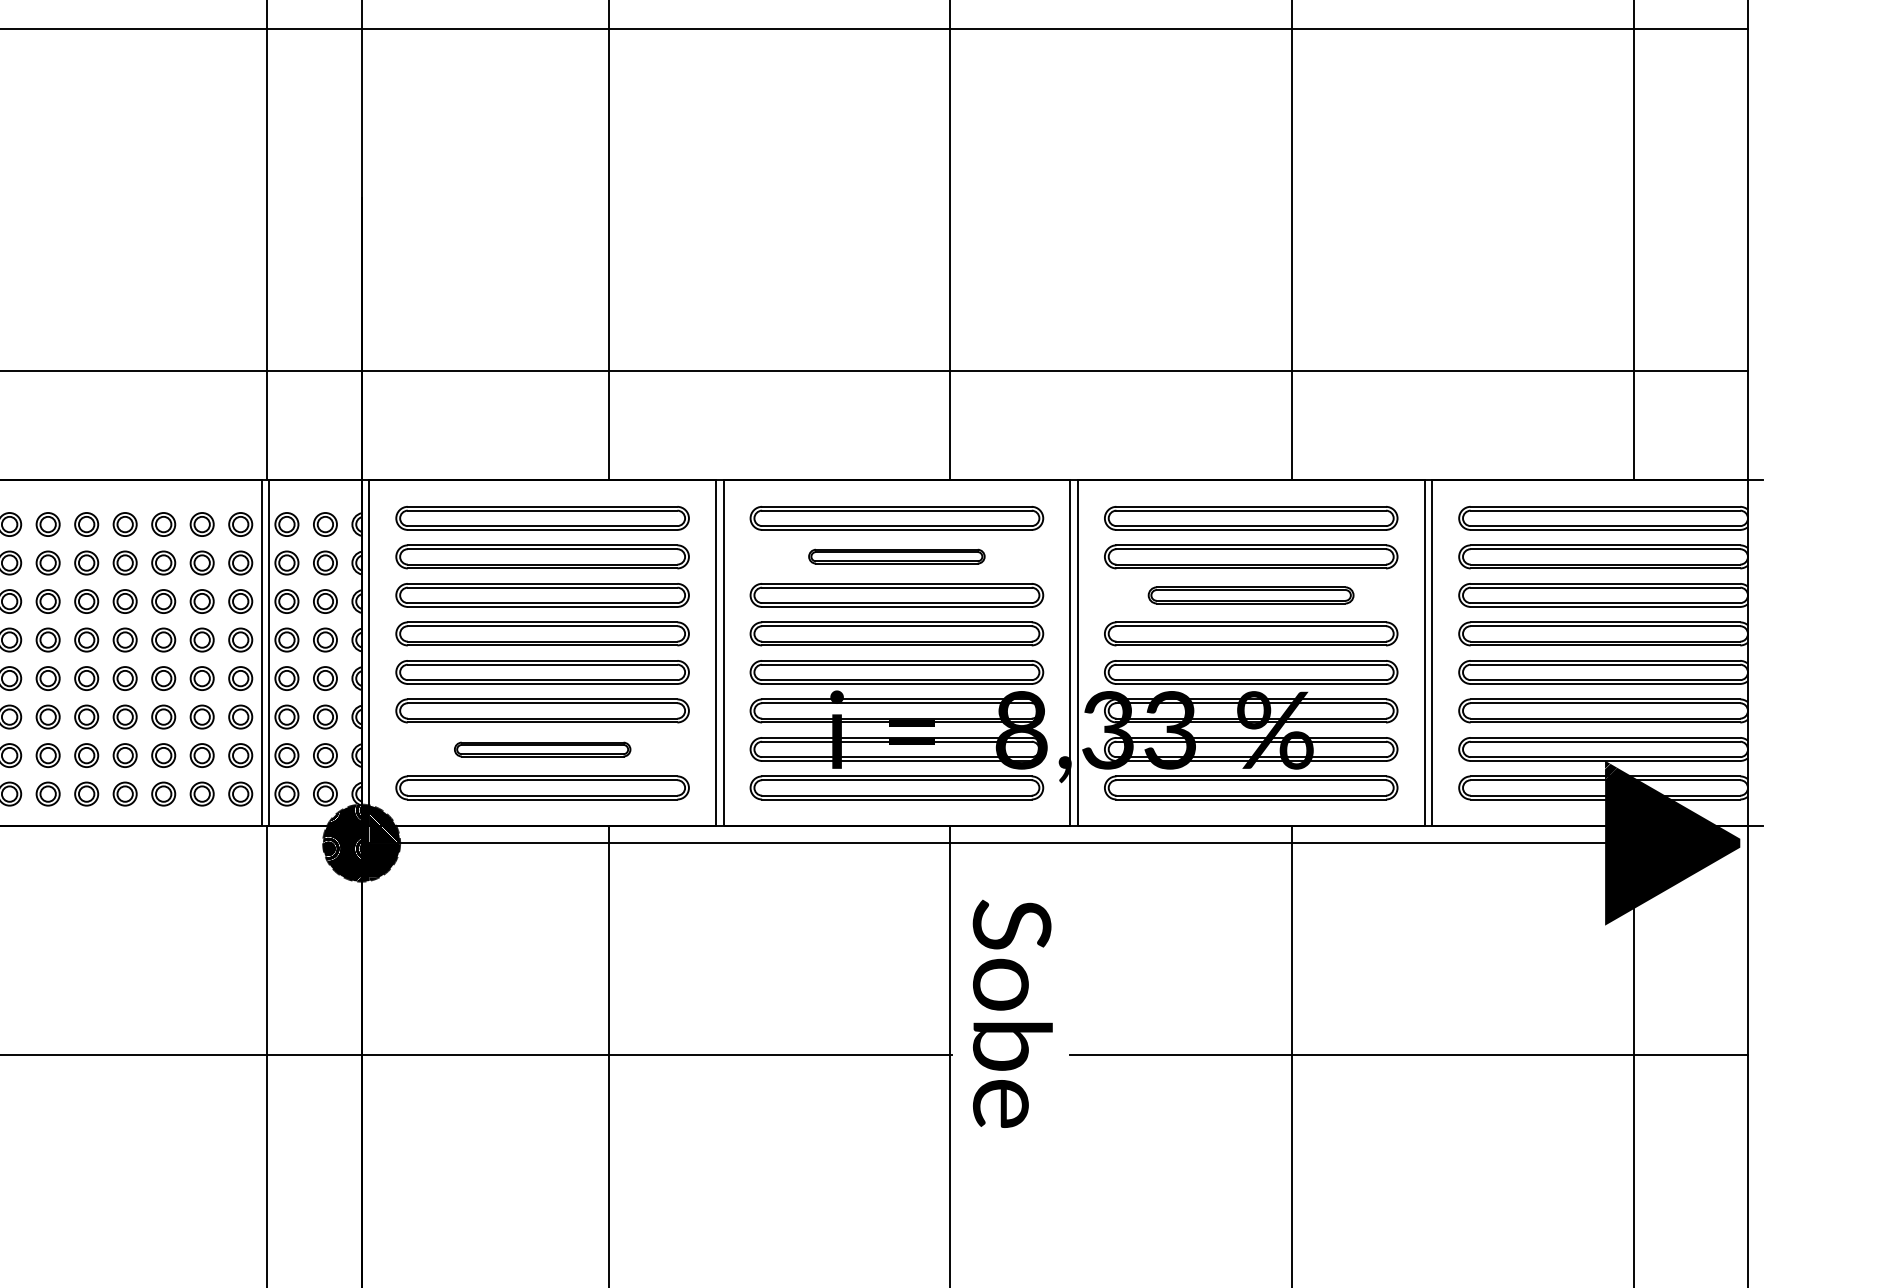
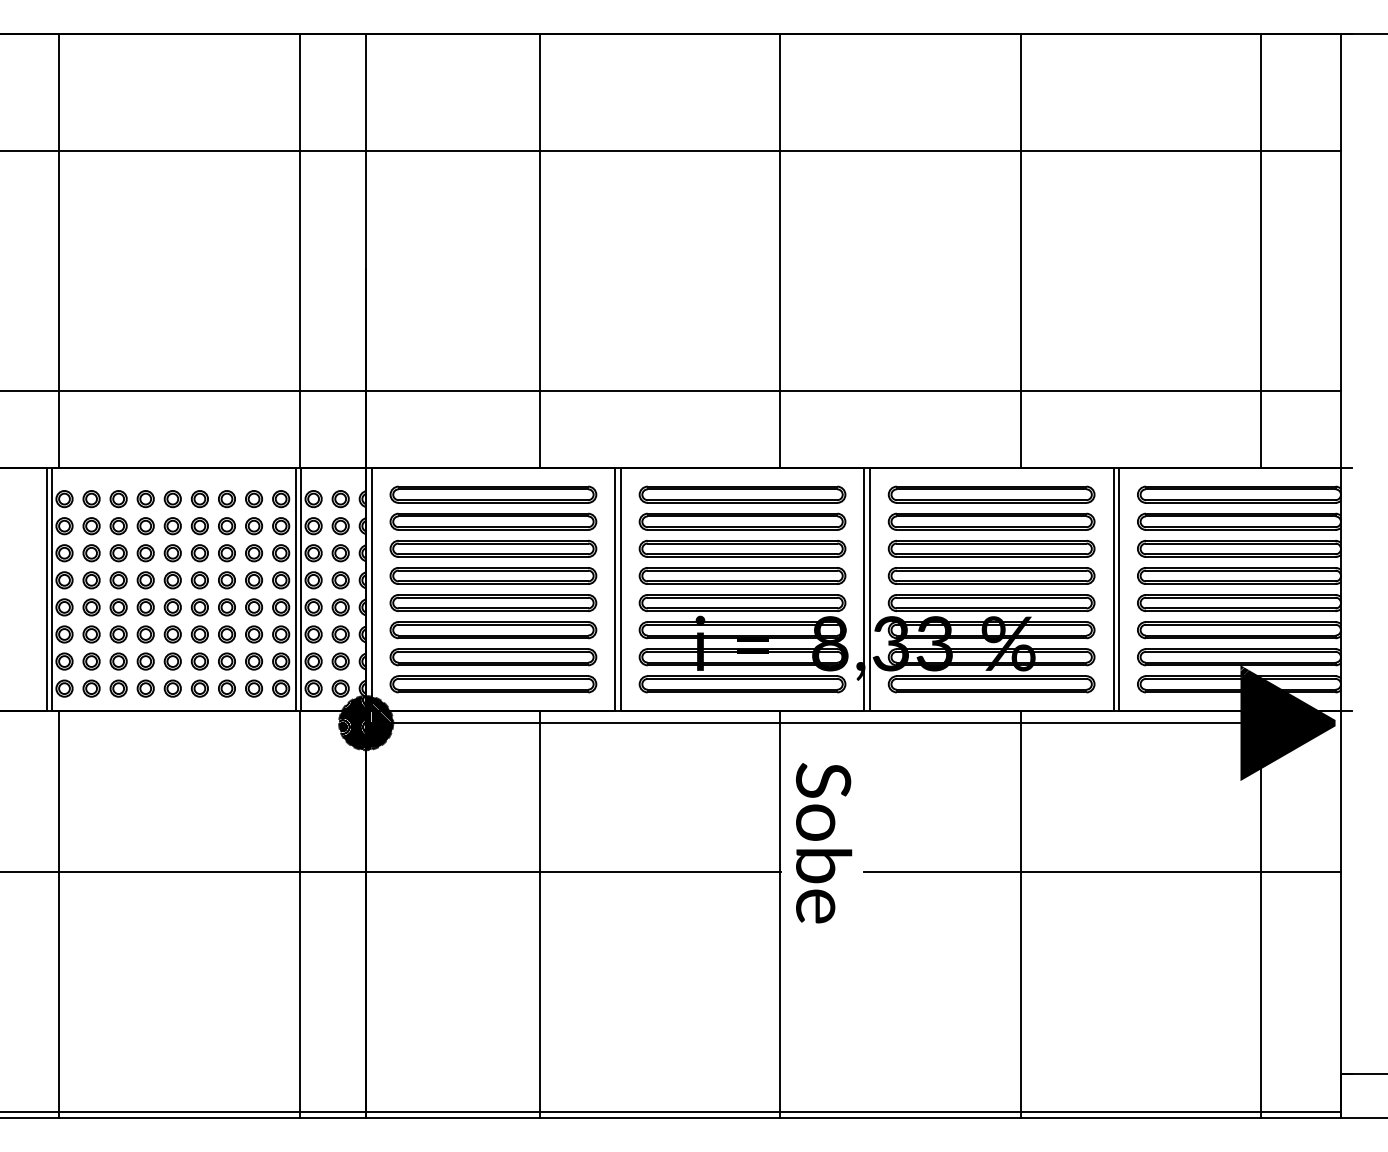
part: (896, 556) -> (742, 521), size x1.67
part: (1250, 594) -> (991, 548), size x1.43
part: (542, 749) -> (493, 657), size x1.67

